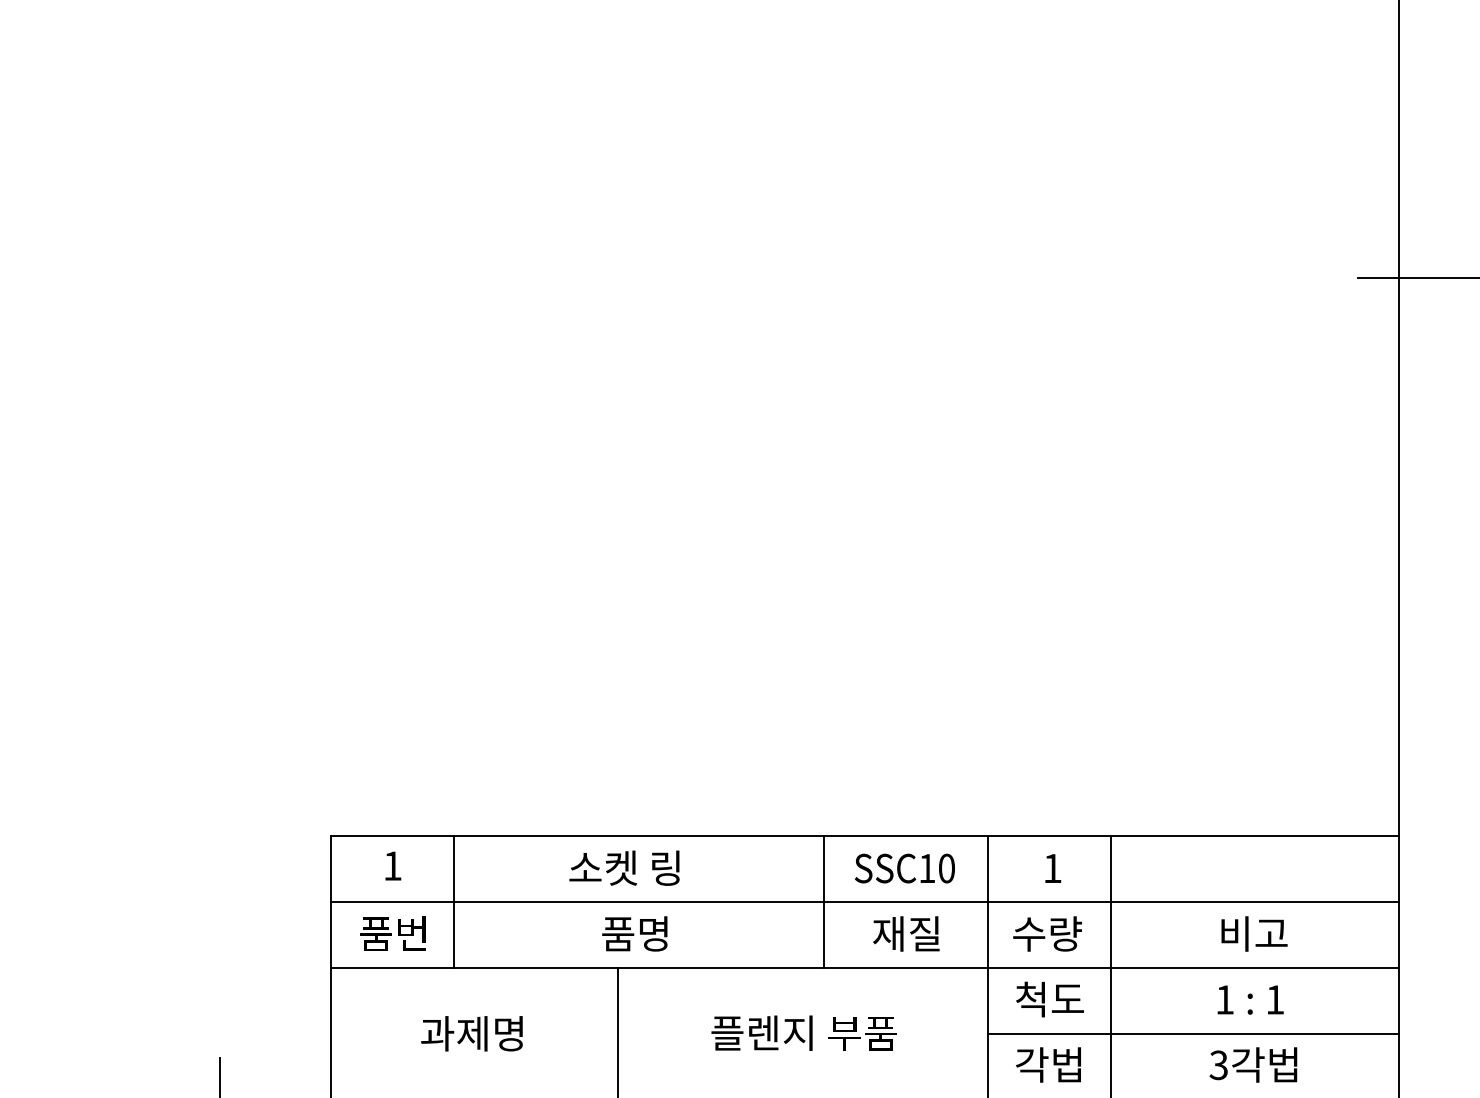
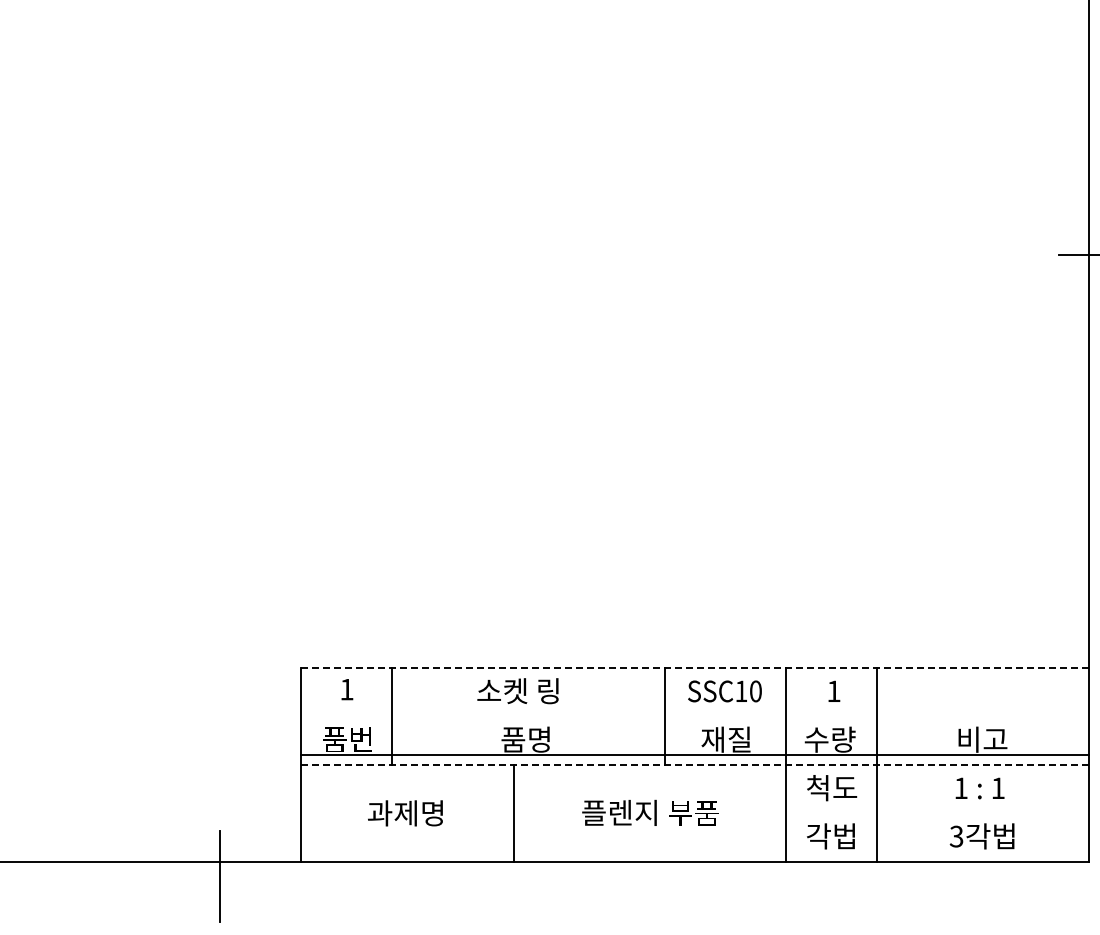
line: (863, 836) -> (694, 667), solid -> dashed
line: (865, 902) -> (695, 755), moved
line: (863, 967) -> (694, 764), solid -> dashed
line: (1192, 1033) -> (937, 813), removed

